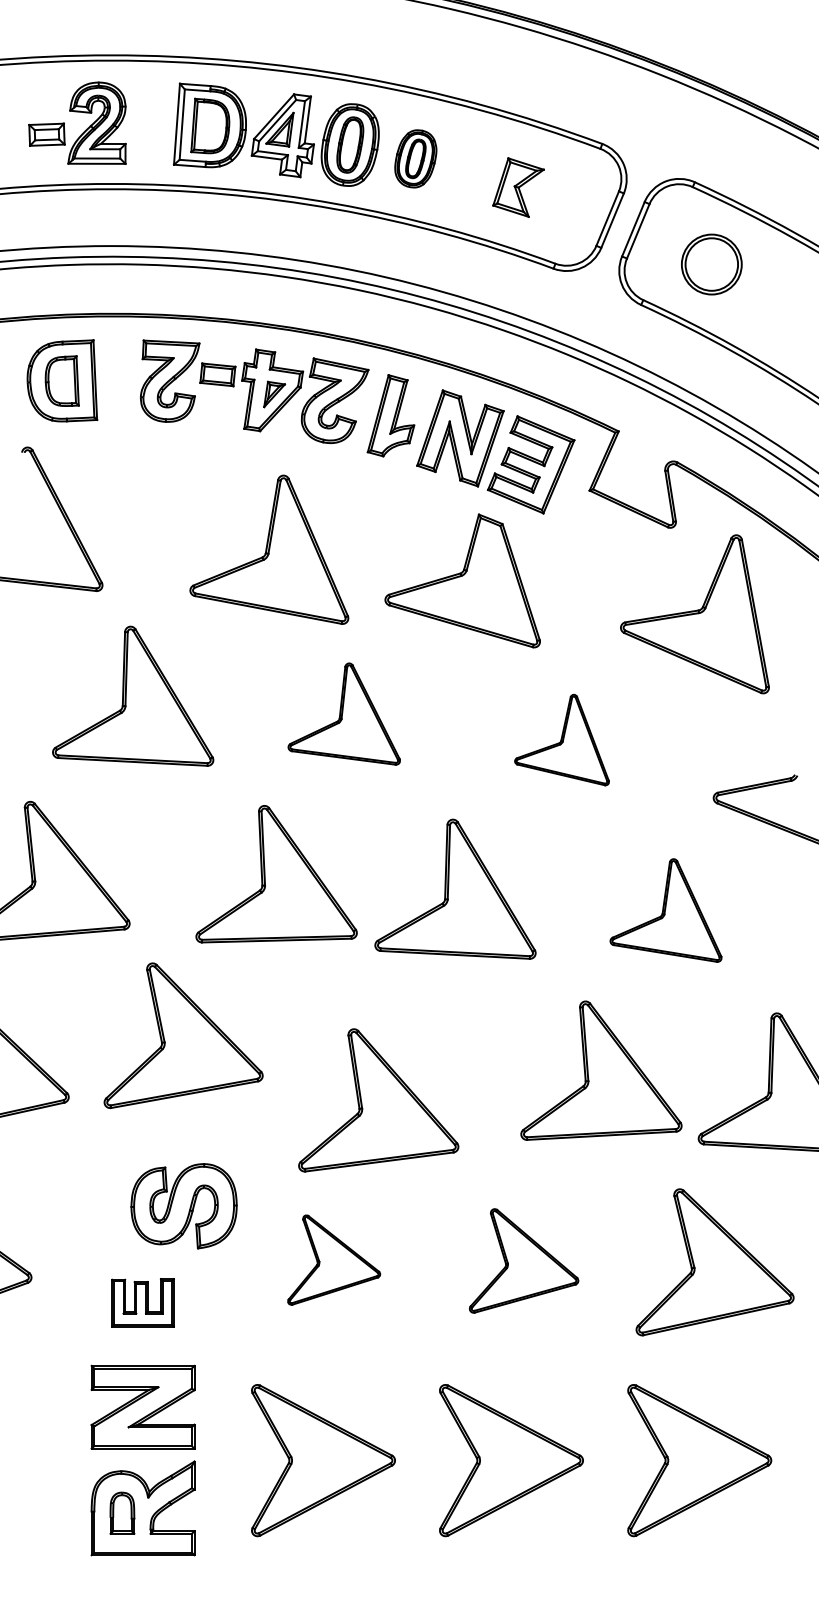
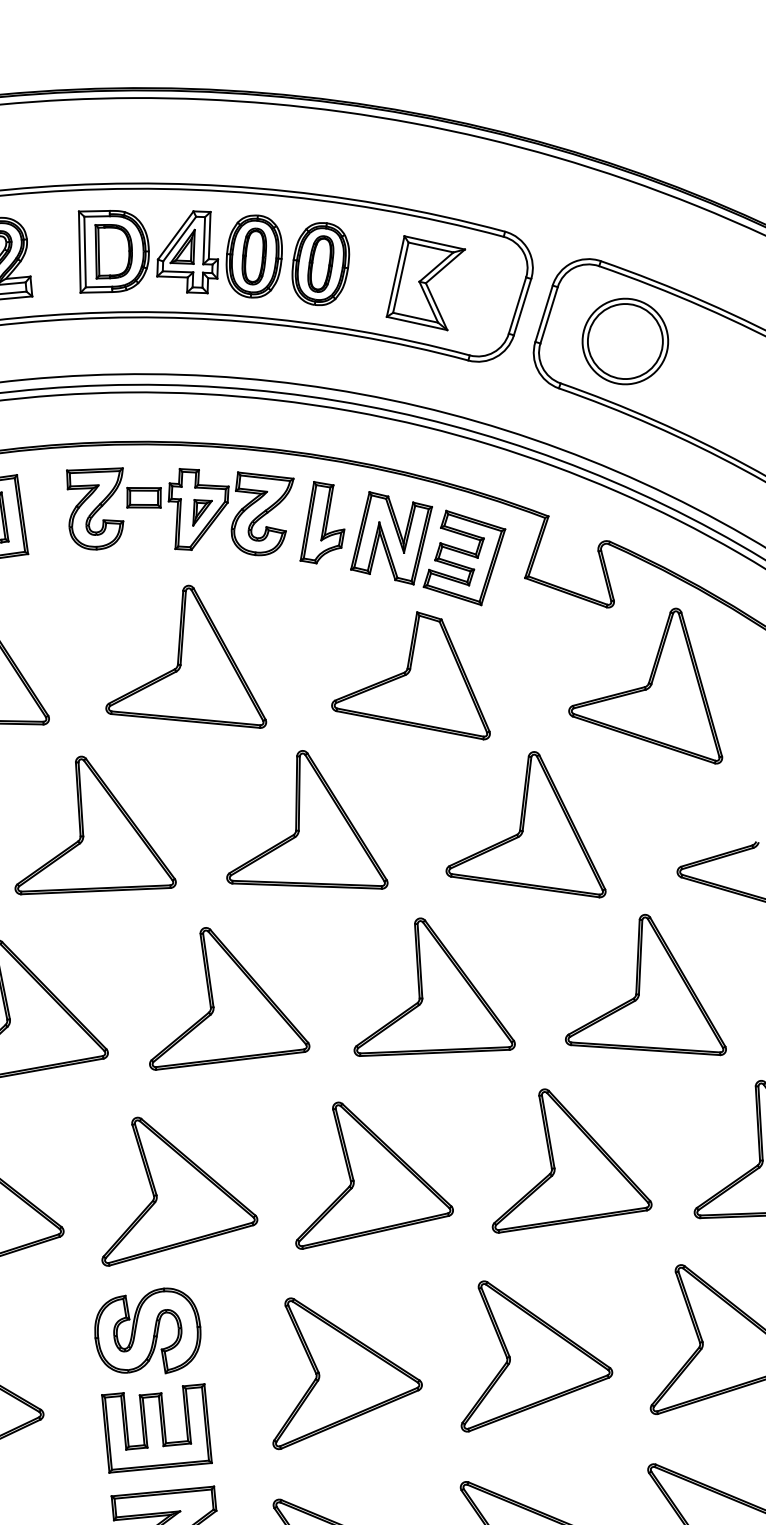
part: (415, 158) -> (320, 263), size x1.43
part: (518, 187) -> (425, 282), size x1.67
part: (711, 264) -> (625, 341), size x1.43
part: (269, 549) -> (181, 660), moved
part: (343, 713) -> (301, 823), size x1.43
part: (561, 739) -> (520, 828), size x1.67
part: (276, 874) -> (223, 995), moved
part: (665, 910) -> (640, 988), size x1.43
part: (183, 1035) -> (174, 1186), moved
part: (601, 1070) -> (566, 1156), moved
part: (378, 1100) -> (369, 1171), moved
part: (183, 1206) -> (147, 1332), moved
part: (333, 1259) -> (342, 1367), size x1.67
part: (523, 1260) -> (531, 1350), size x1.43
part: (142, 1302) -> (156, 1428), size x1.67

